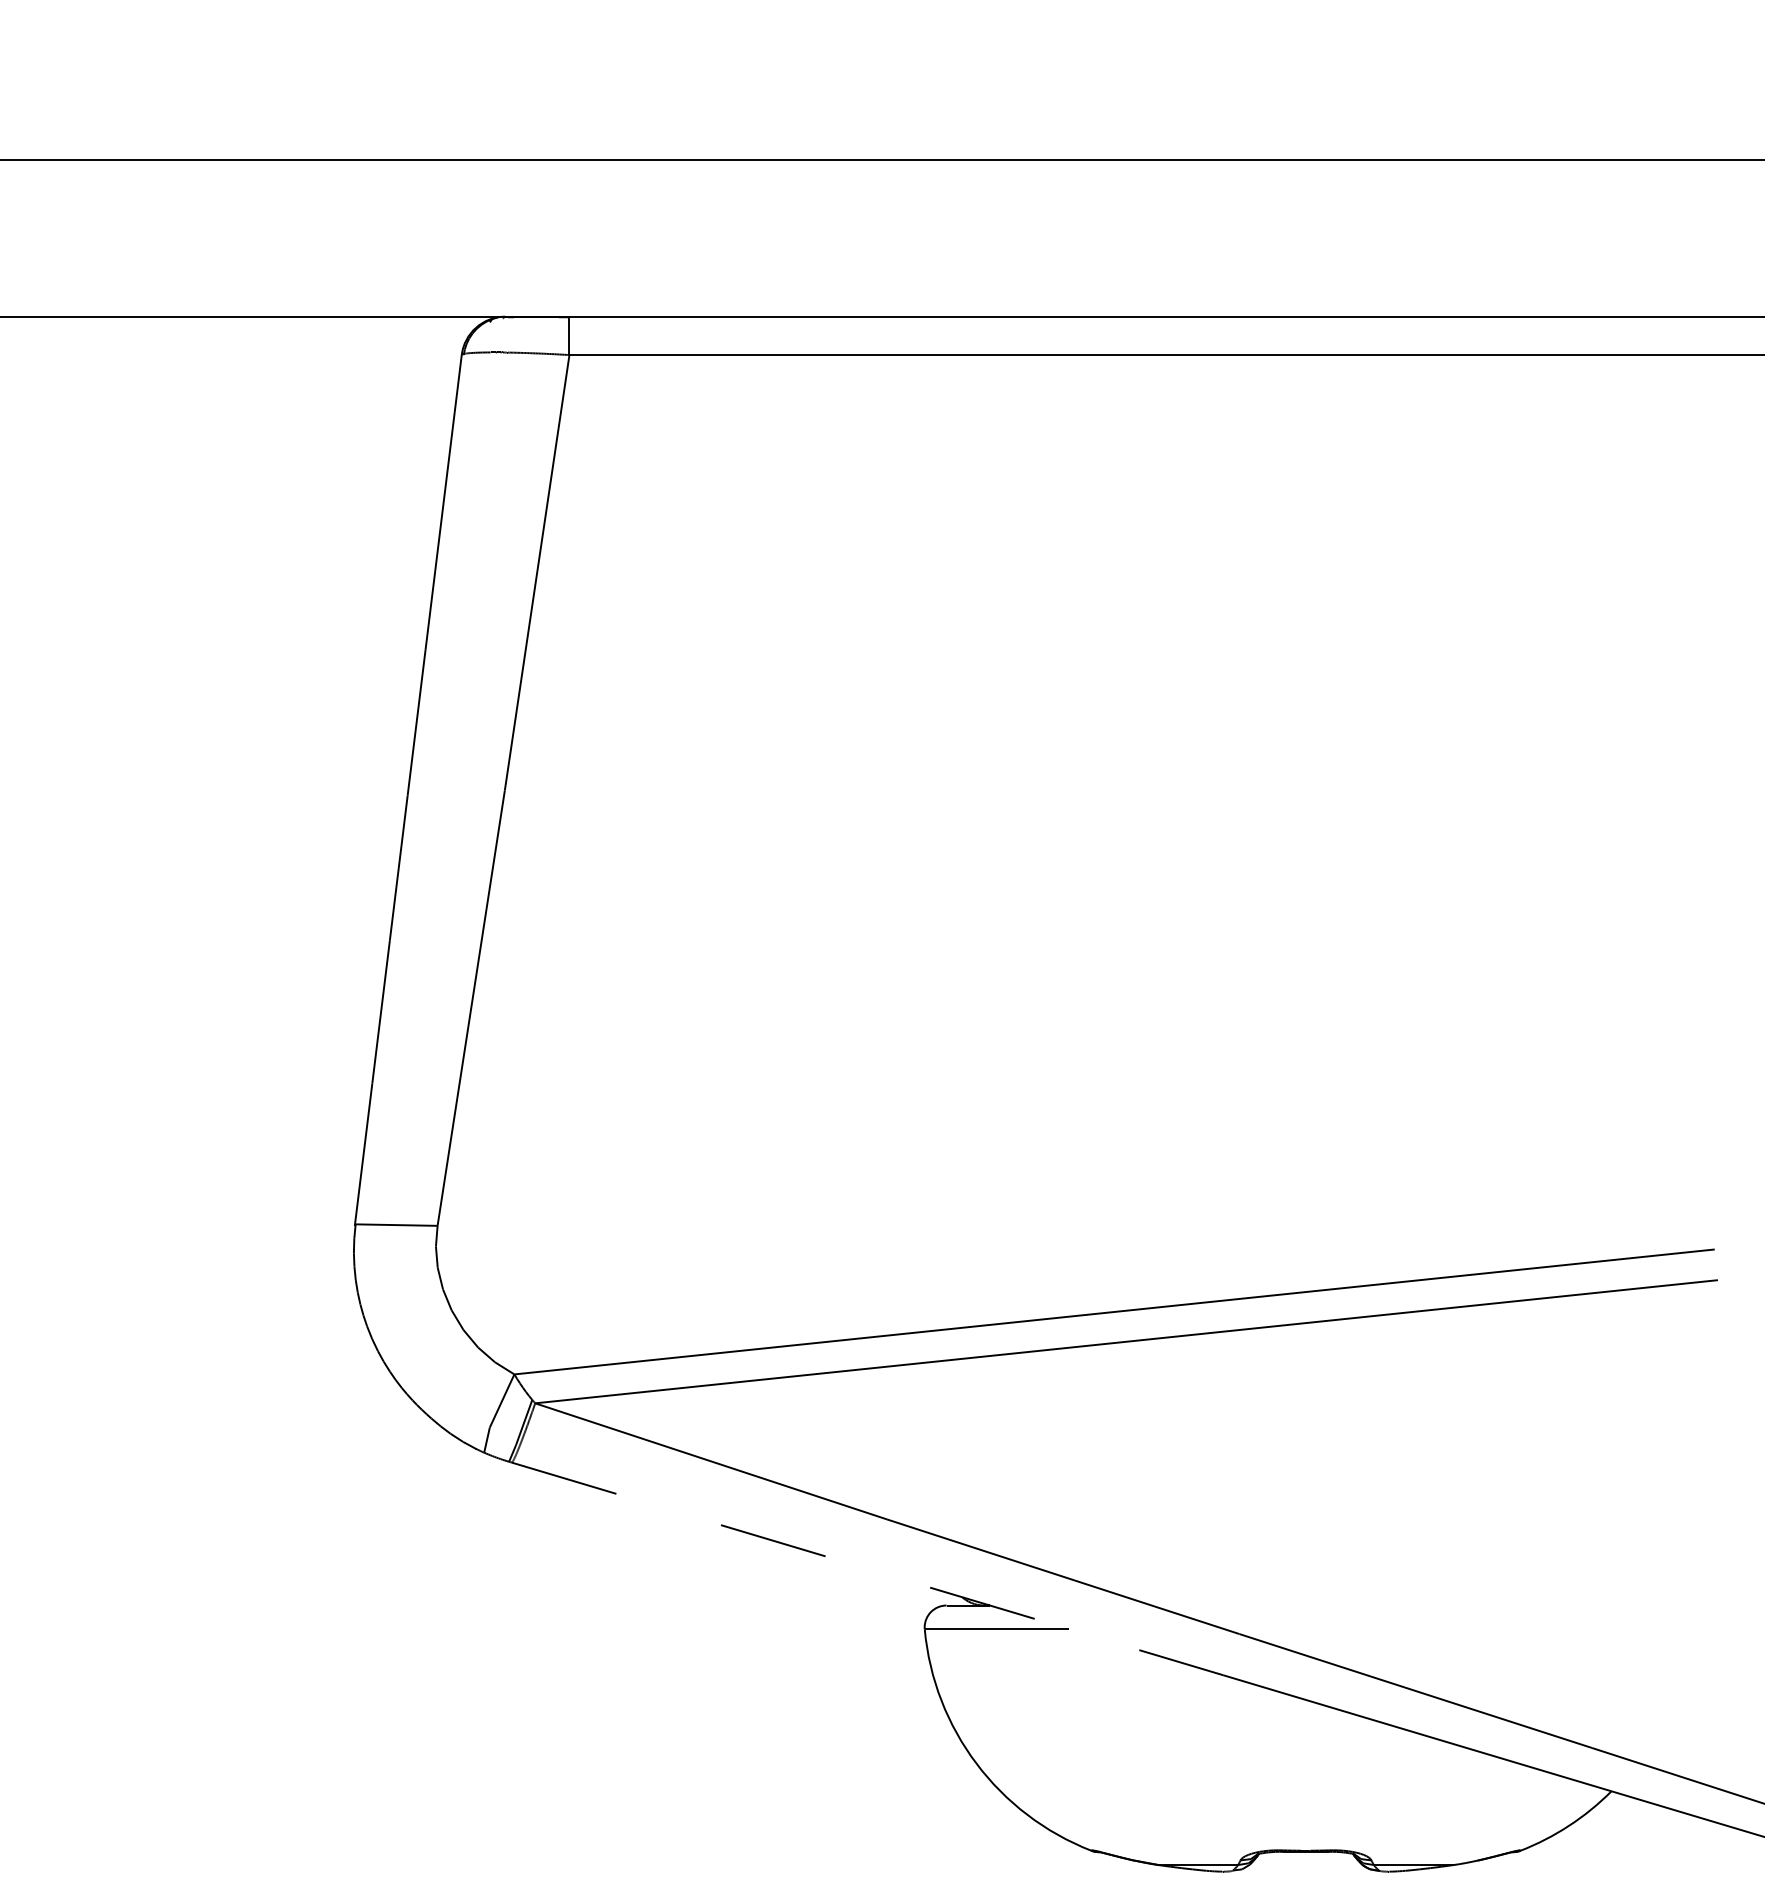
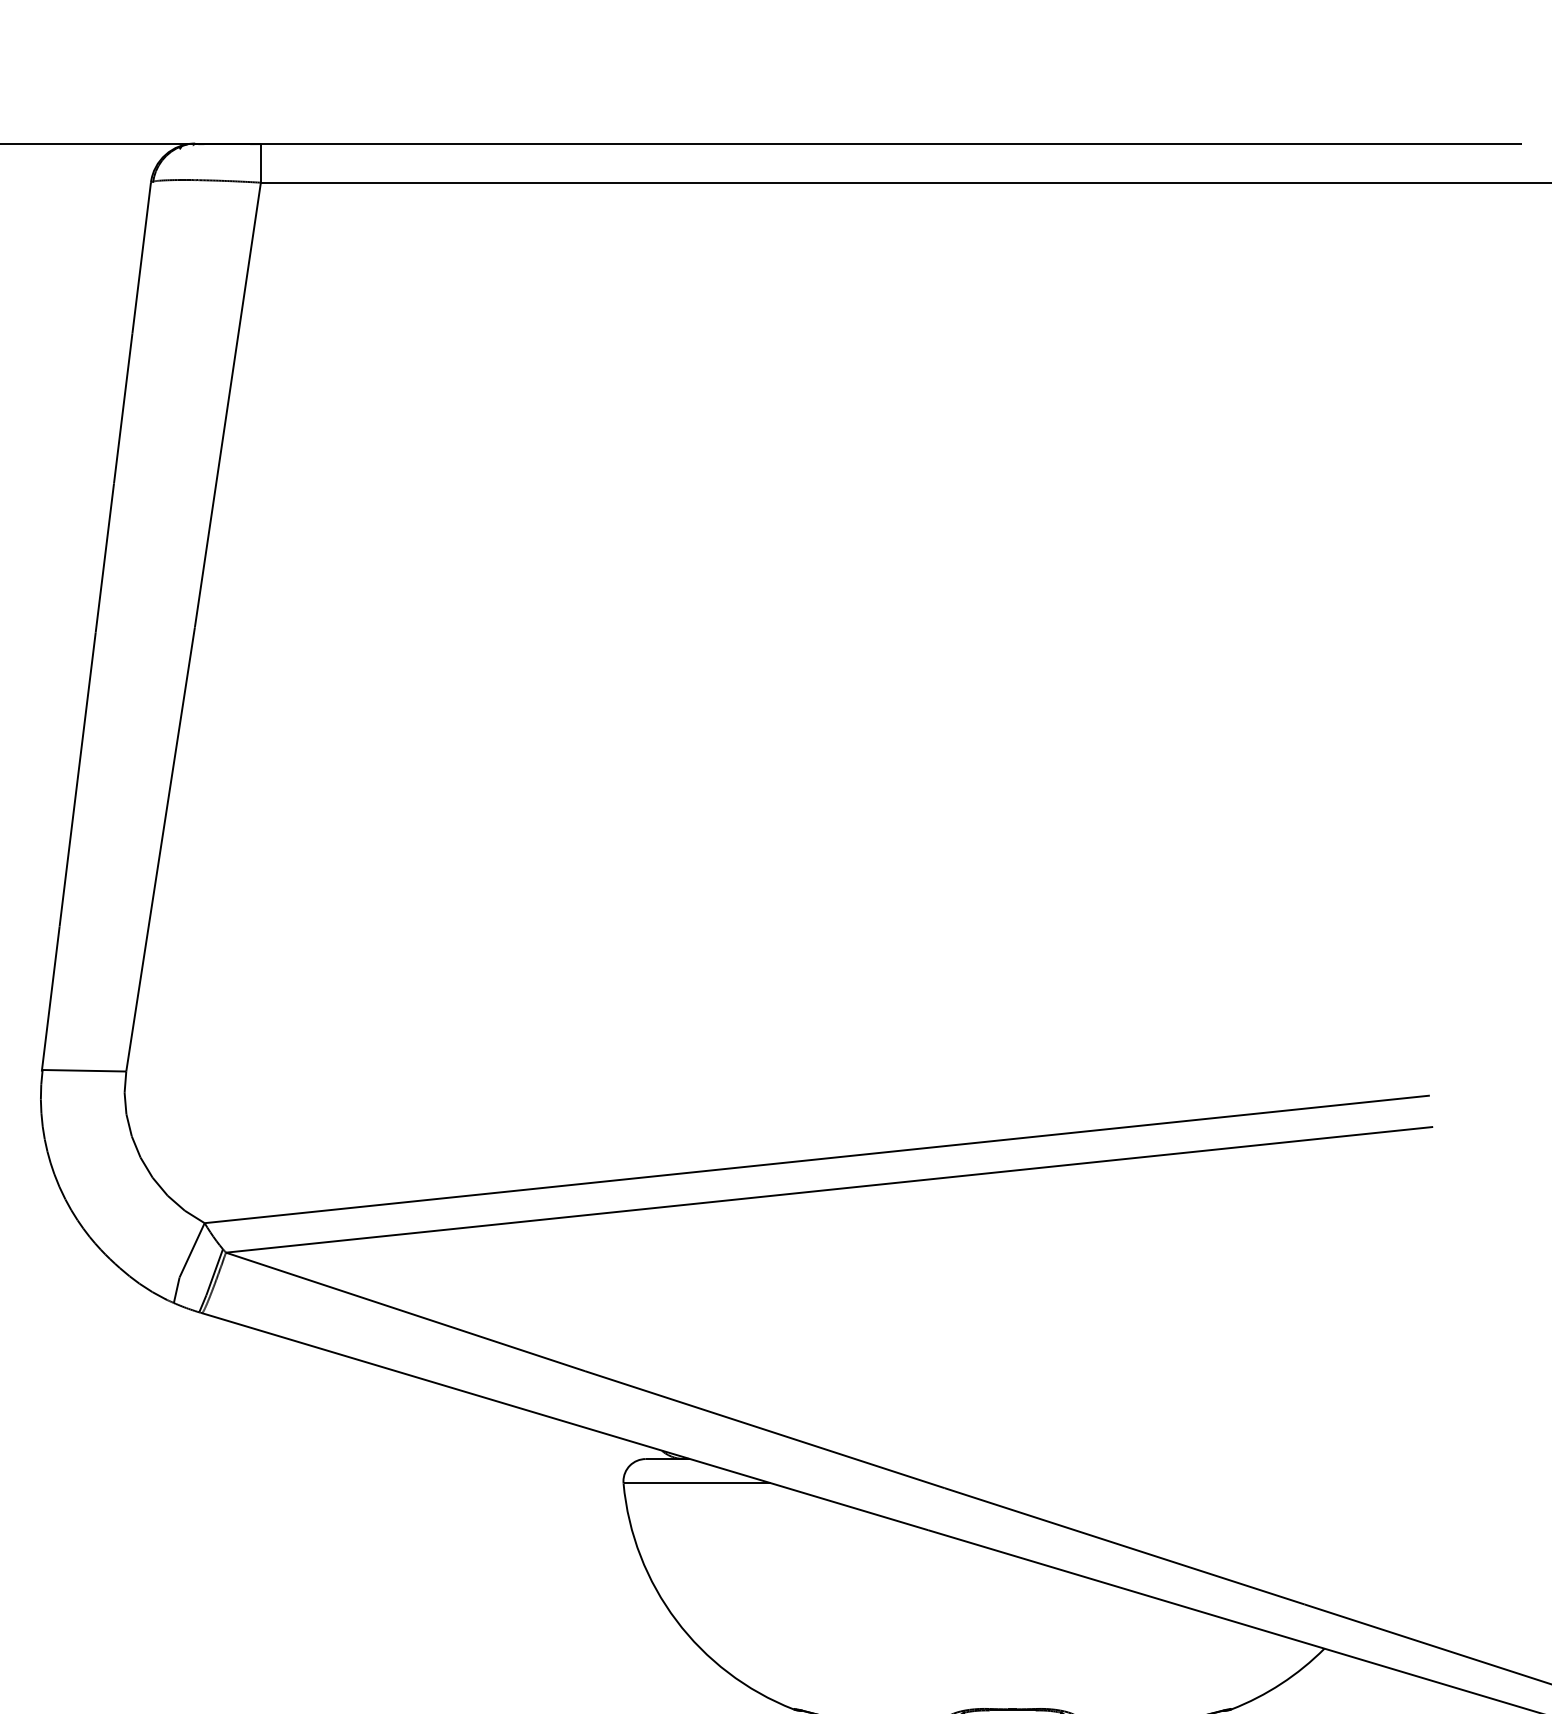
line: (867, 1569) -> (565, 1422), dashed -> solid

